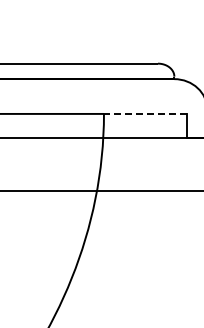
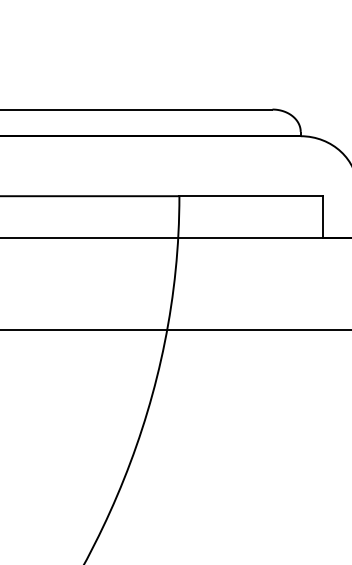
line: (145, 113) -> (250, 195), dashed -> solid

